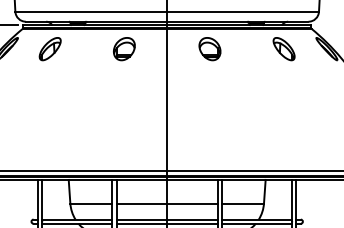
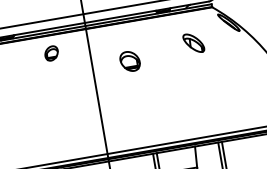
part: (124, 49) -> (51, 53), size x0.7
part: (209, 49) -> (129, 61), moved
part: (283, 49) -> (193, 43), moved

